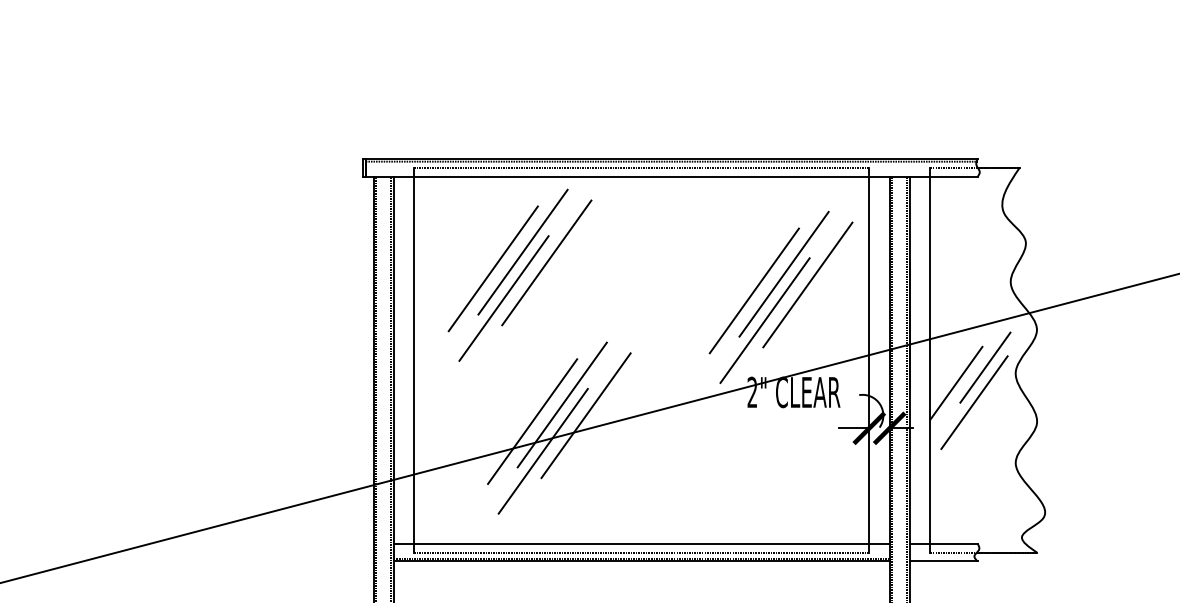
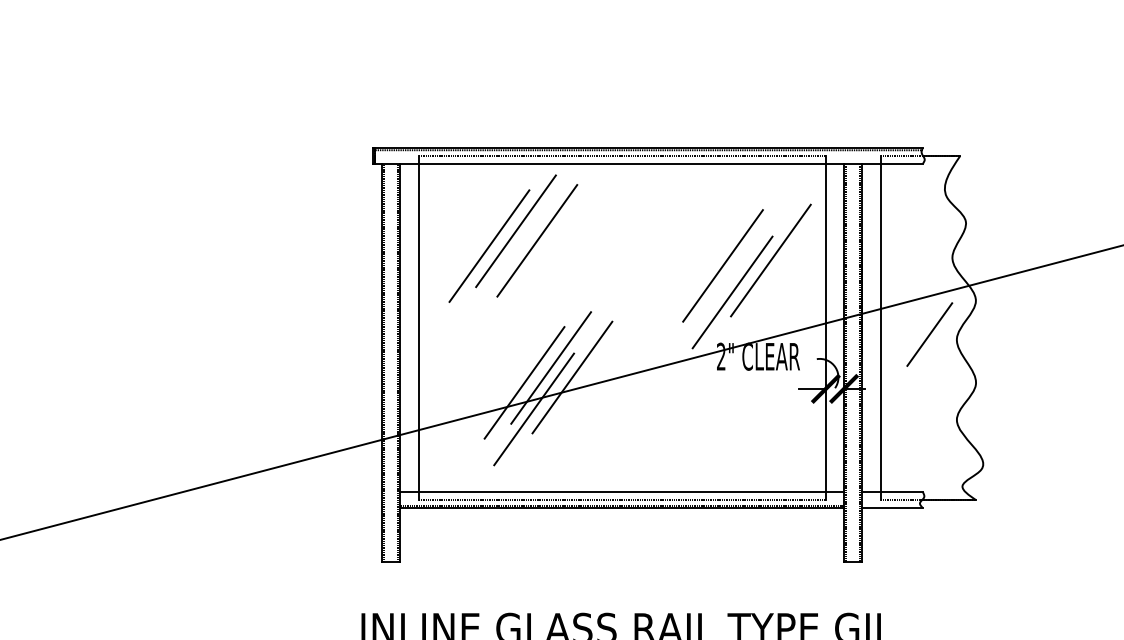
line: (783, 273) -> (749, 250), removed
line: (503, 298) -> (498, 272), removed
line: (956, 382) -> (903, 347), removed
line: (973, 402) -> (919, 365), removed

